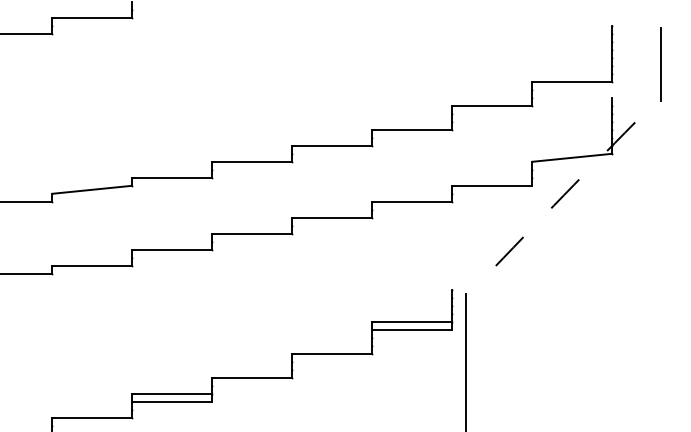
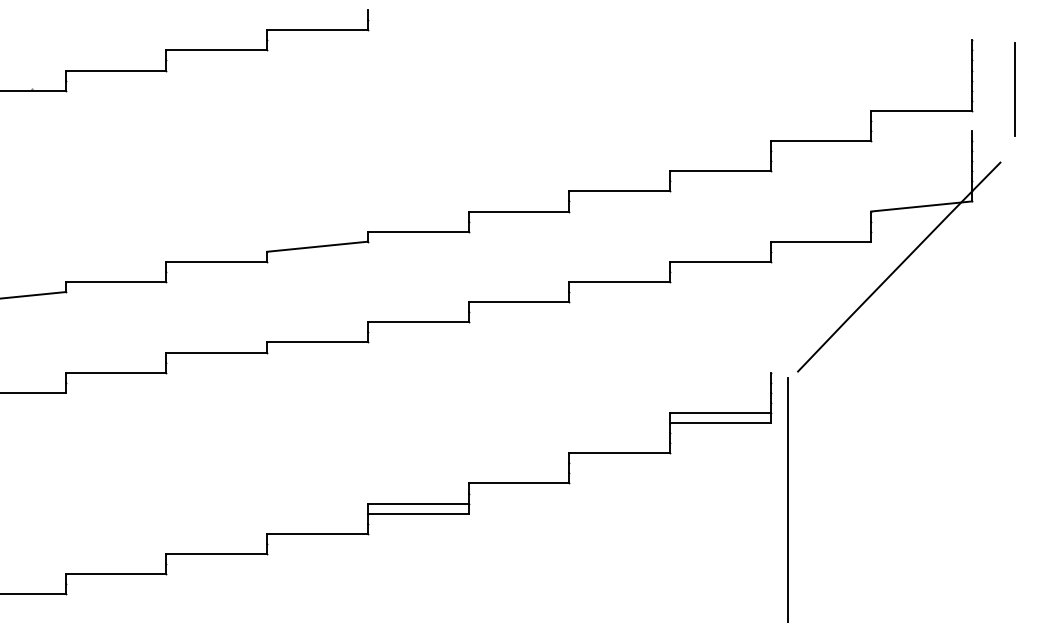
line: (660, 64) -> (1014, 89), moved
arc: (553, 205) -> (898, 266), dashed -> solid

